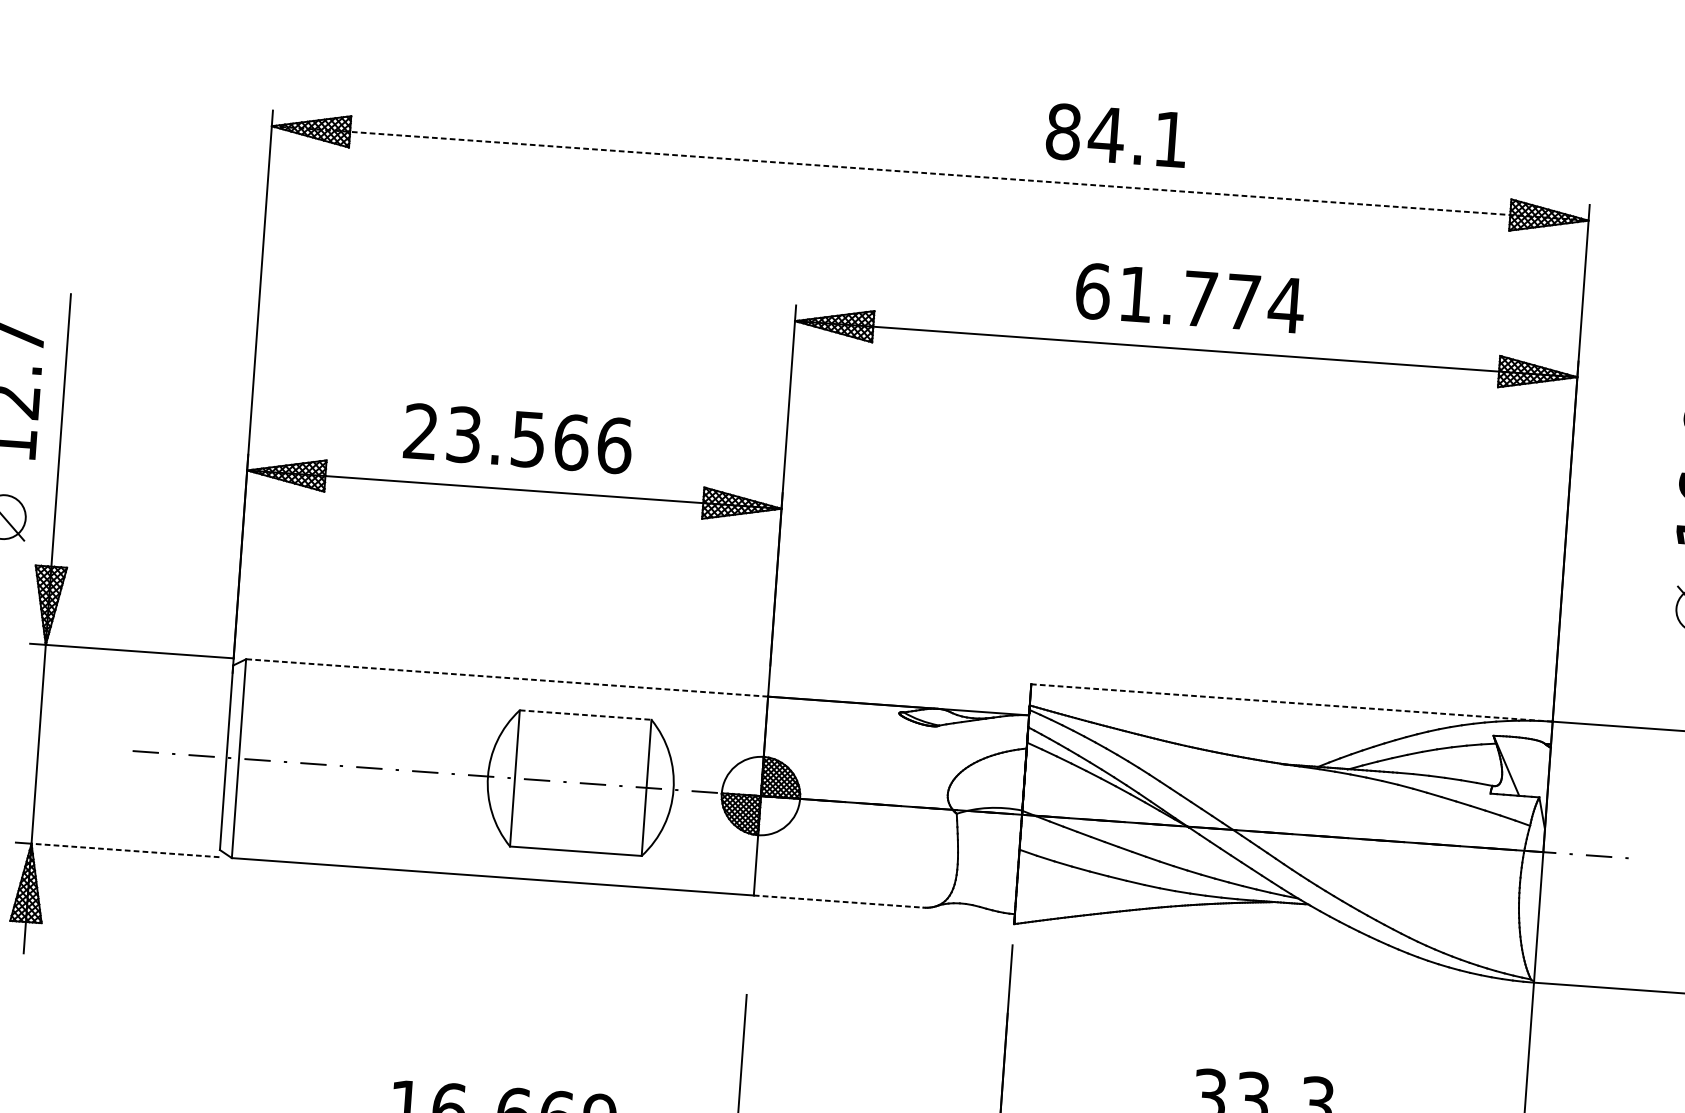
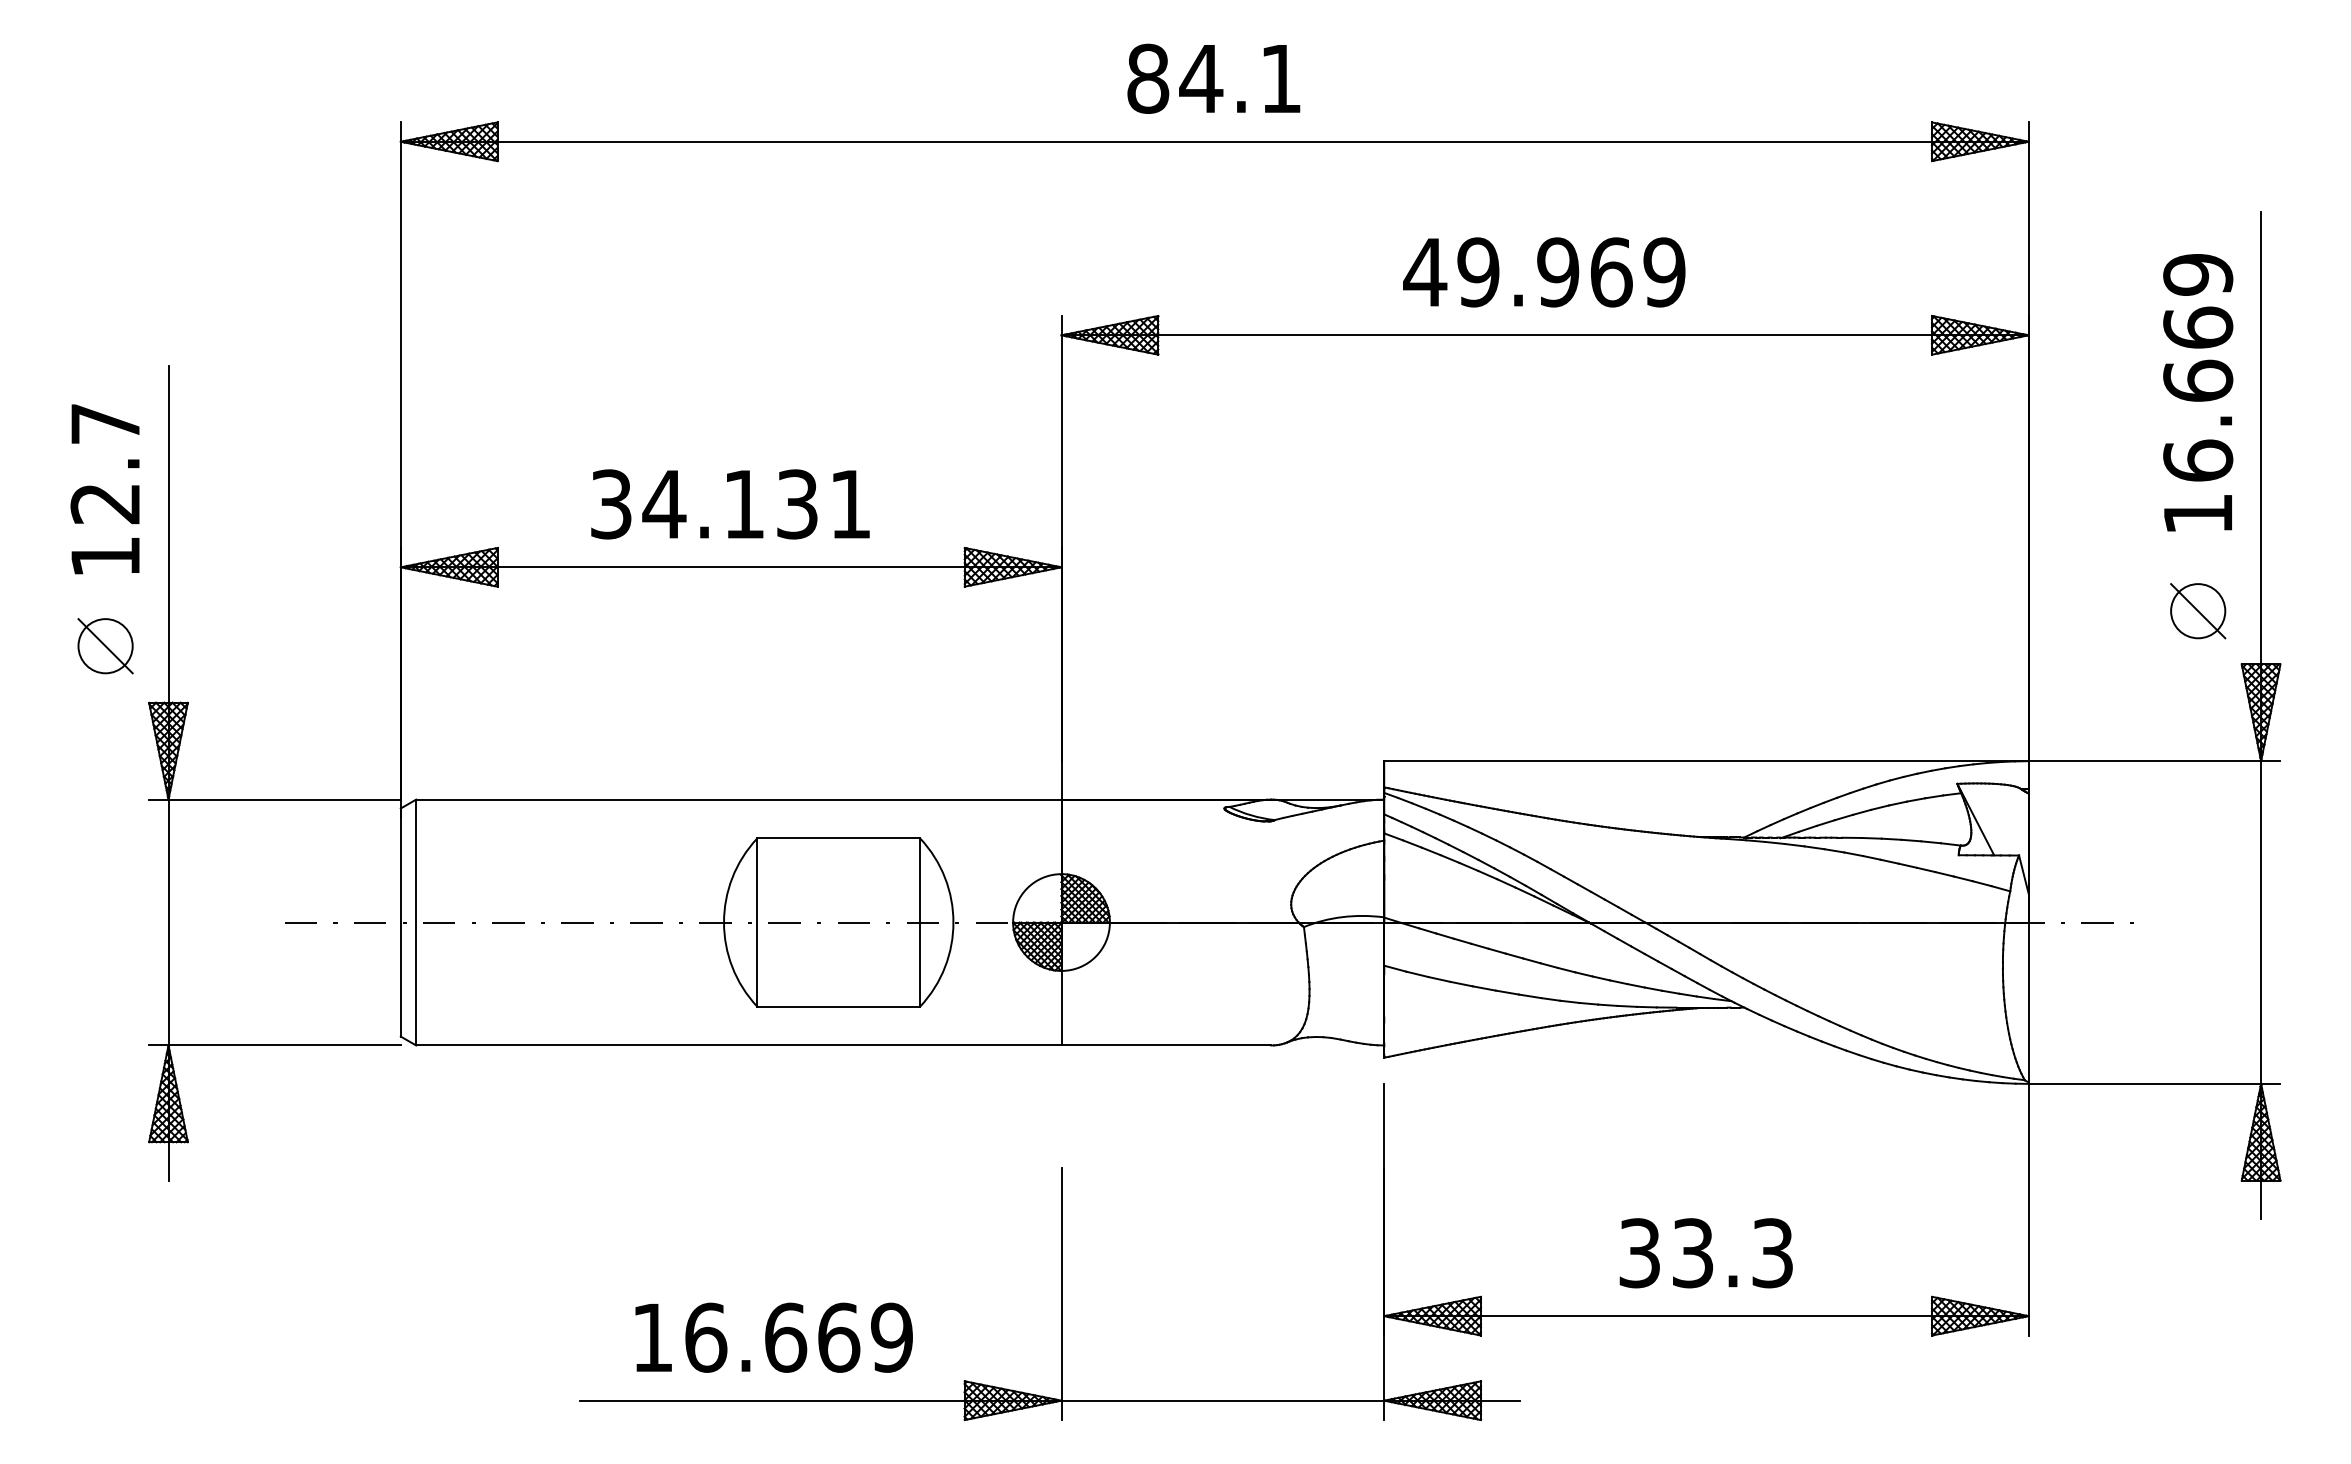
text: (1116, 135) -> (1213, 78), moved
line: (930, 173) -> (1215, 141), dashed -> solid
text: (1189, 298) -> (1544, 272), 61.774 -> 49.969
text: (518, 438) -> (731, 504), 23.566 -> 34.131
line: (506, 677) -> (738, 799), dashed -> solid
line: (1291, 703) -> (1706, 761), dashed -> solid
line: (586, 715) -> (839, 838), dashed -> solid
line: (125, 850) -> (284, 1045), dashed -> solid
line: (838, 901) -> (1166, 1045), dashed -> solid

